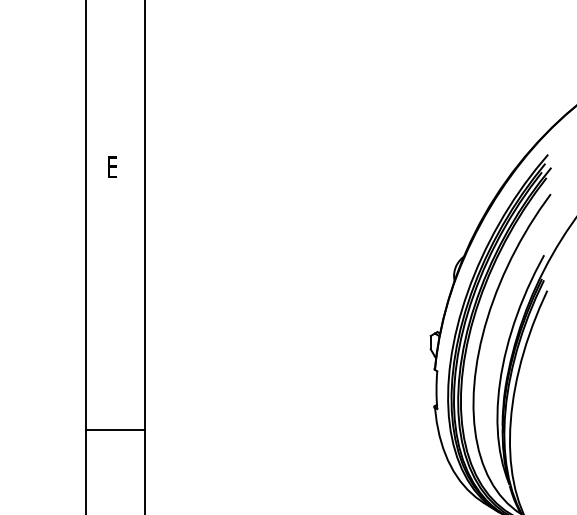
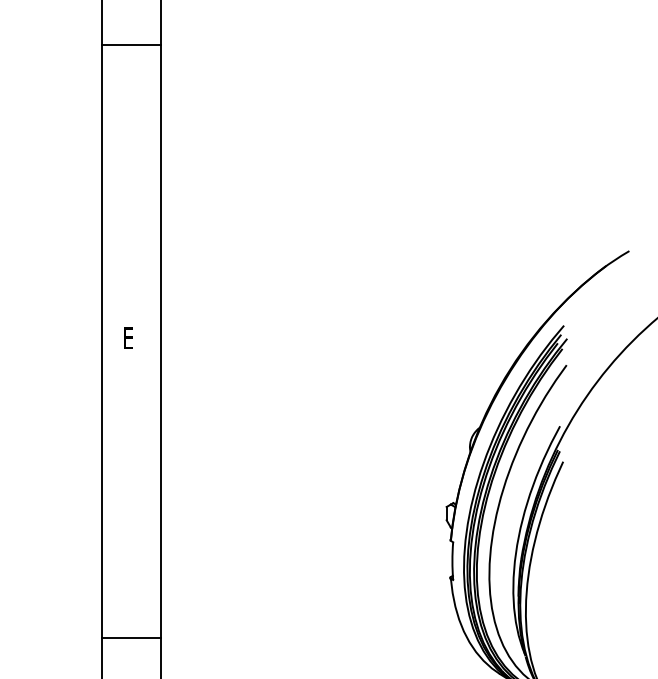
line: (115, 429) -> (131, 637), moved

